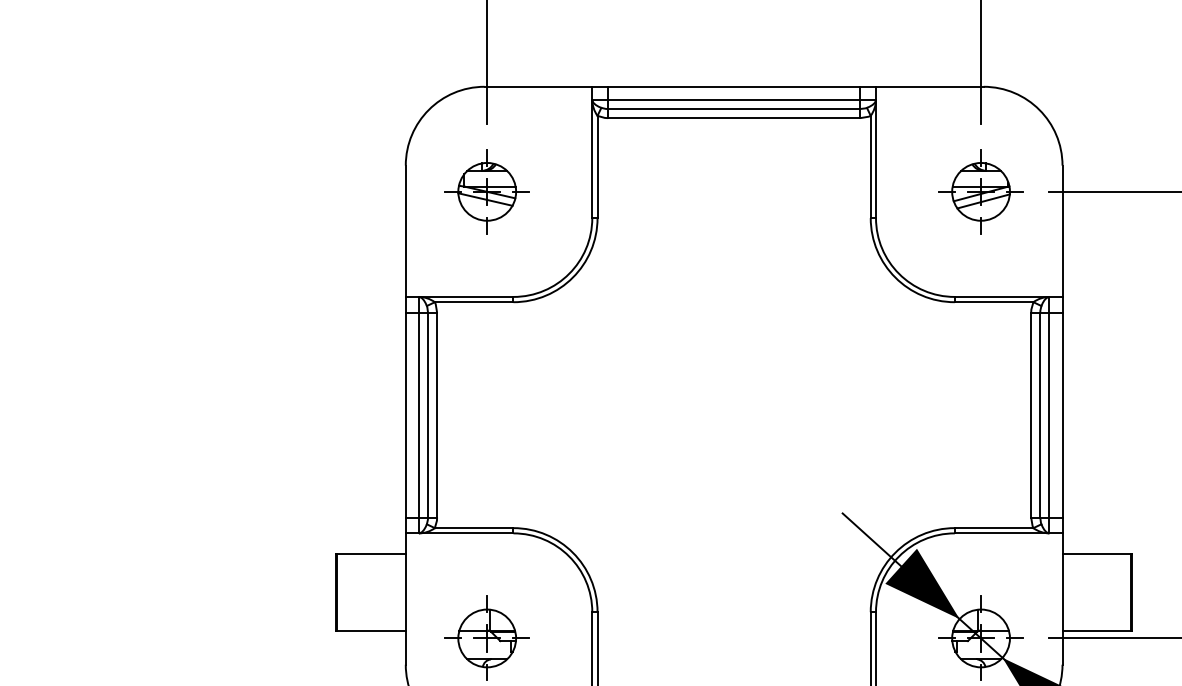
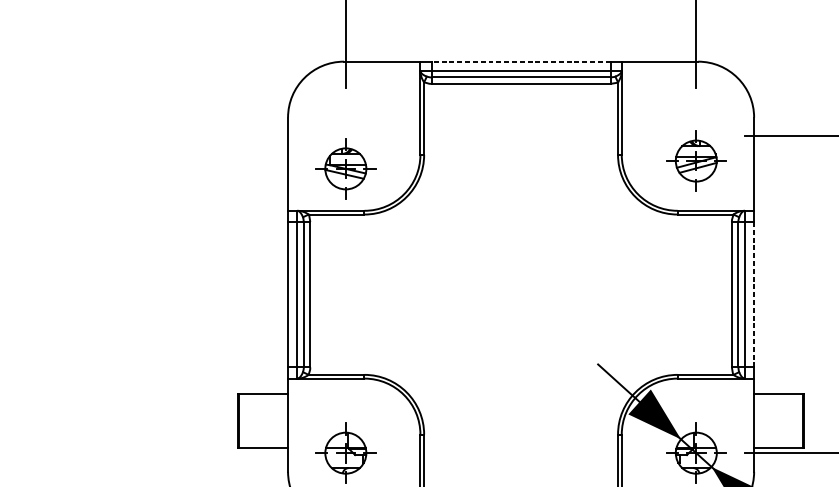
line: (733, 86) -> (520, 61), solid -> dashed
part: (486, 191) -> (345, 168), moved
part: (980, 191) -> (695, 160), moved
line: (1062, 414) -> (754, 294), solid -> dashed

